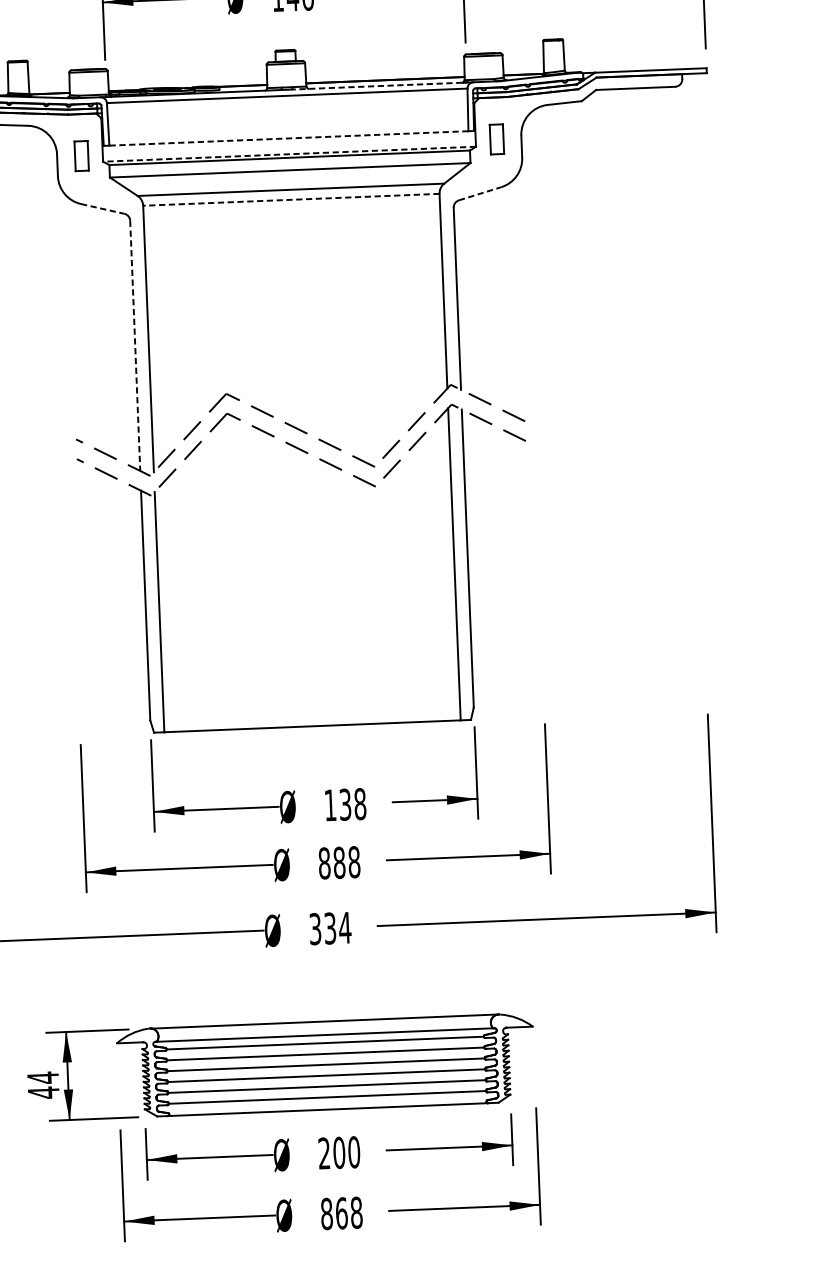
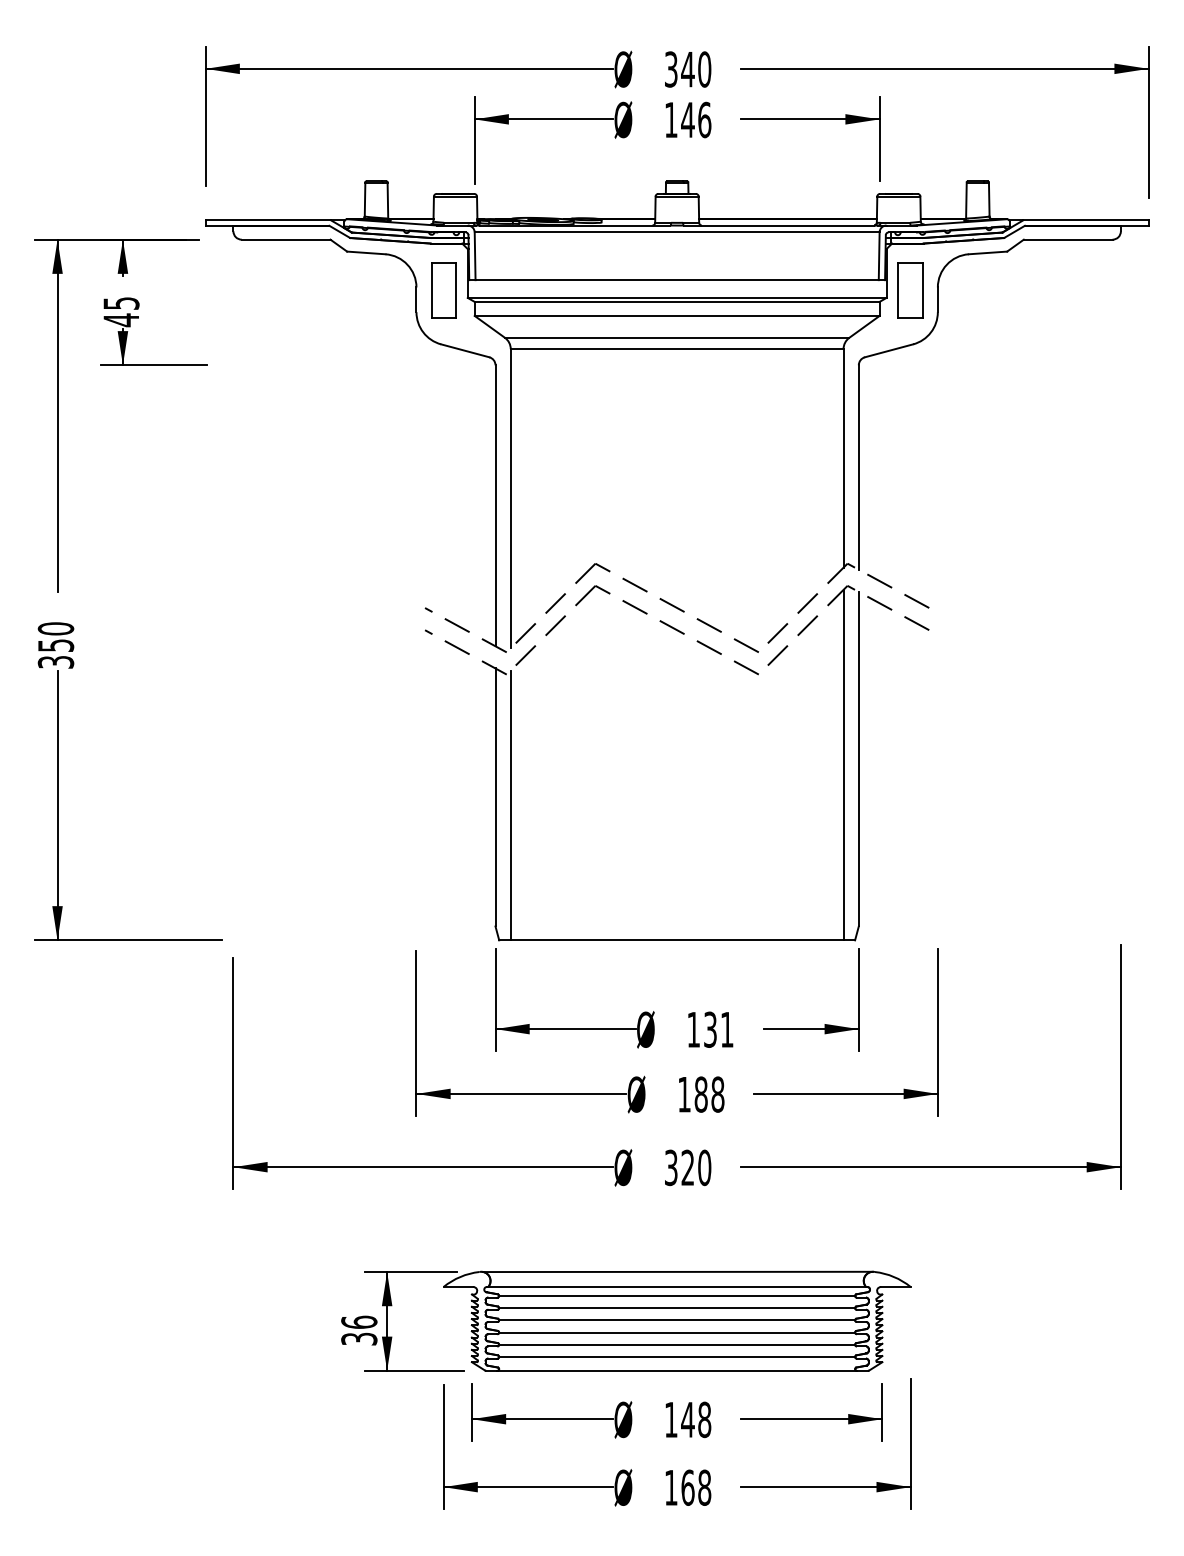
line: (377, 86) -> (778, 225), dashed -> solid
line: (289, 138) -> (677, 280), dashed -> solid
part: (497, 139) -> (910, 290), size x1.67
line: (288, 153) -> (676, 297), dashed -> solid
part: (81, 155) -> (443, 290), size x1.67
line: (480, 193) -> (889, 350), dashed -> solid
line: (290, 200) -> (676, 349), dashed -> solid
line: (102, 208) -> (465, 350), dashed -> solid
line: (135, 346) -> (495, 506), dashed -> solid
text: (359, 803) -> (726, 1029), 138 -> 131
text: (324, 863) -> (684, 1094), 888 -> 188
text: (337, 927) -> (696, 1167), 334 -> 320
text: (43, 1085) -> (359, 1330), 44 -> 36
text: (338, 1152) -> (687, 1419), 200 -> 148
text: (326, 1213) -> (670, 1487), 868 -> 168

